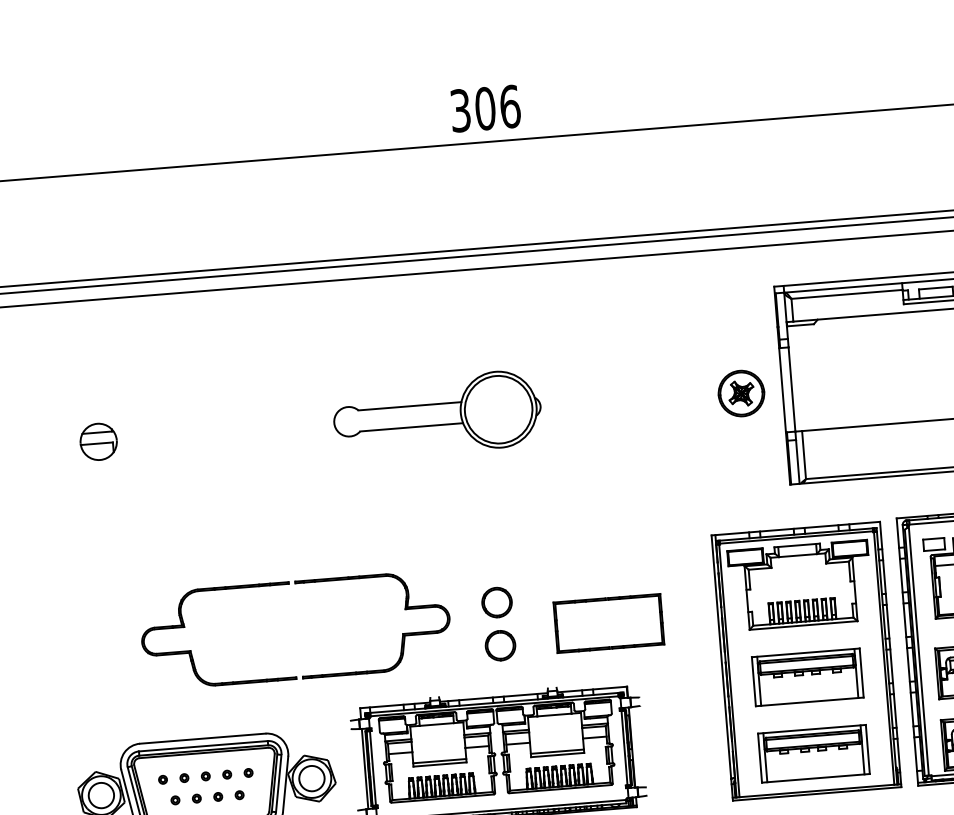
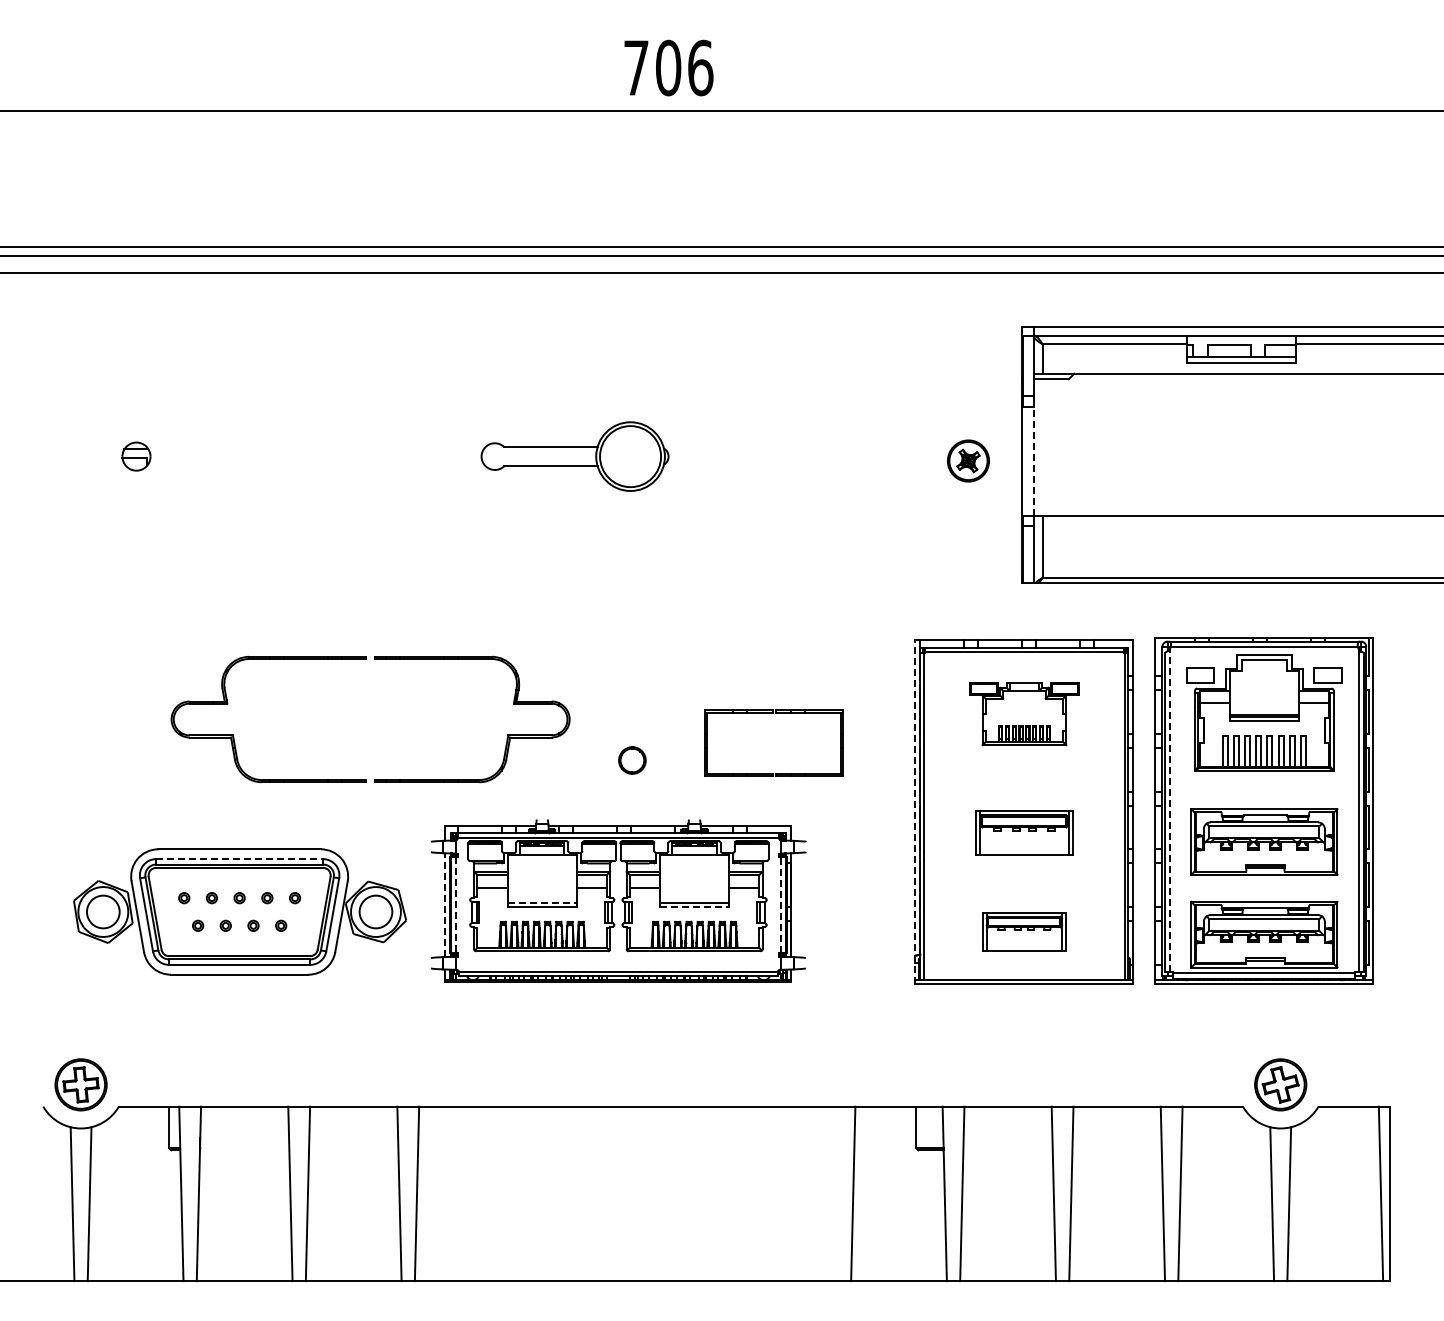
text: (460, 110) -> (636, 67), 306 -> 706
line: (791, 389) -> (1033, 461), solid -> dashed
part: (741, 393) -> (968, 460), size x0.7
part: (436, 414) -> (574, 456), size x0.7
part: (98, 441) -> (136, 456), size x0.6
part: (800, 585) -> (1024, 713), size x0.6
part: (497, 602) -> (632, 704), removed
part: (500, 645) -> (632, 760), size x0.7
line: (919, 650) -> (1170, 810), solid -> dashed
line: (722, 668) -> (915, 812), solid -> dashed
part: (807, 676) -> (1024, 832), size x0.7
line: (204, 746) -> (240, 859), solid -> dashed
line: (624, 747) -> (781, 904), solid -> dashed
part: (813, 753) -> (1024, 931), size x0.6
line: (558, 755) -> (695, 907), solid -> dashed
line: (439, 760) -> (542, 902), solid -> dashed
line: (372, 768) -> (455, 905), solid -> dashed
line: (365, 769) -> (445, 905), solid -> dashed

